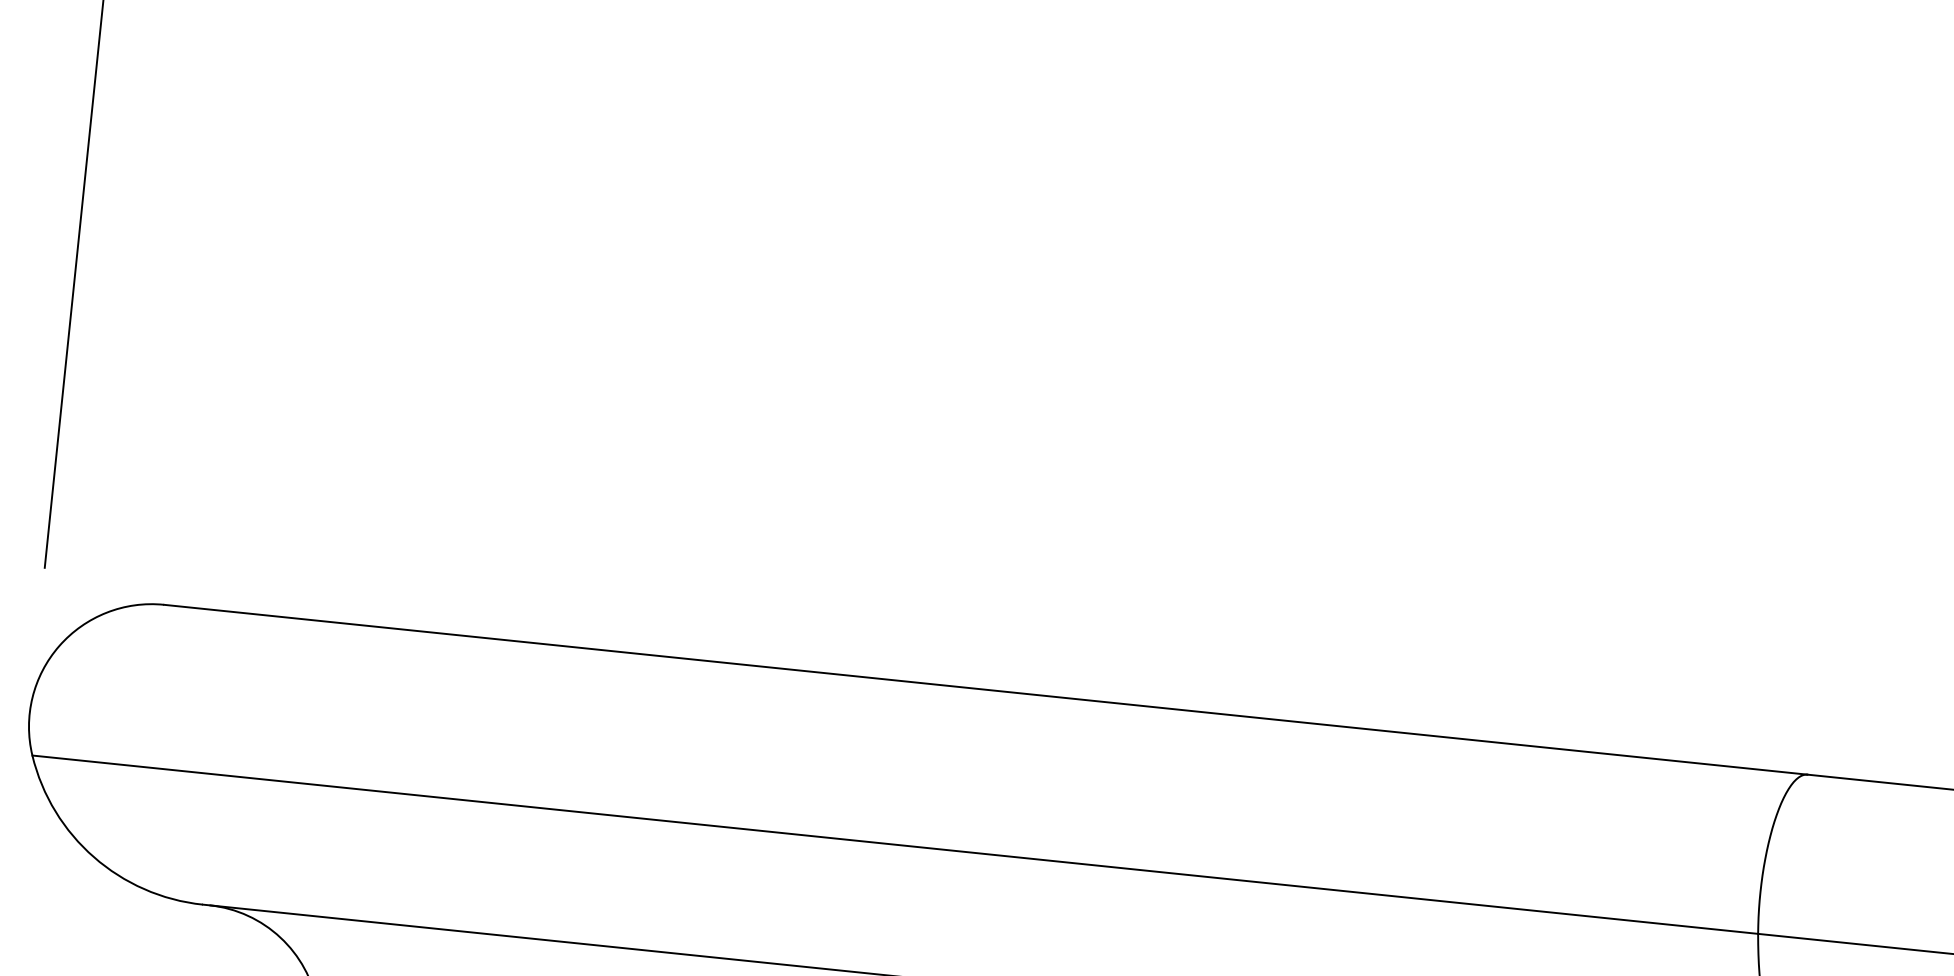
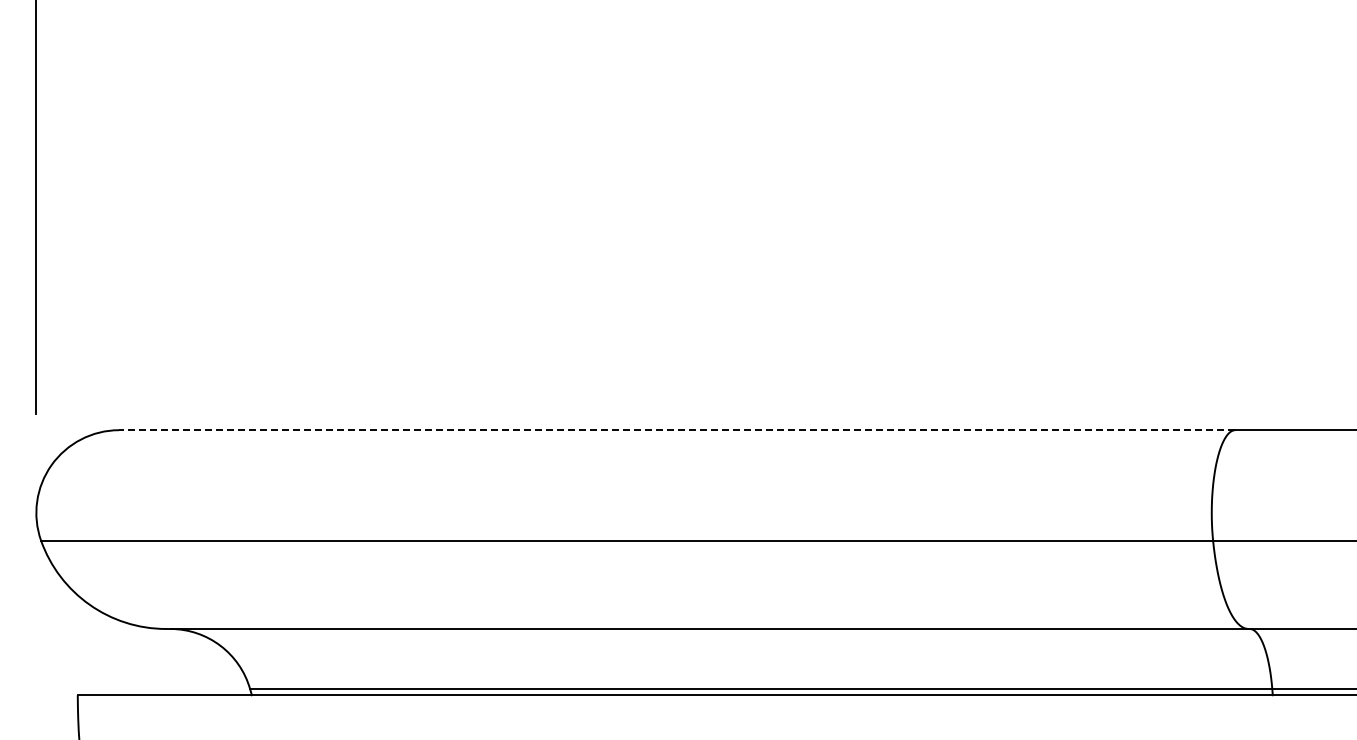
line: (984, 690) -> (676, 430), solid -> dashed

